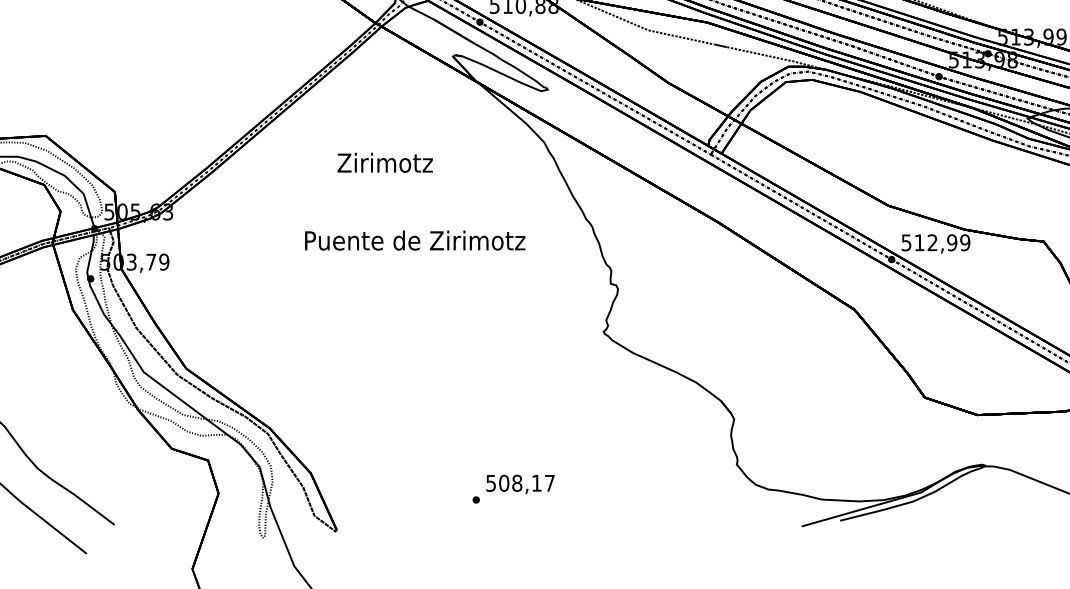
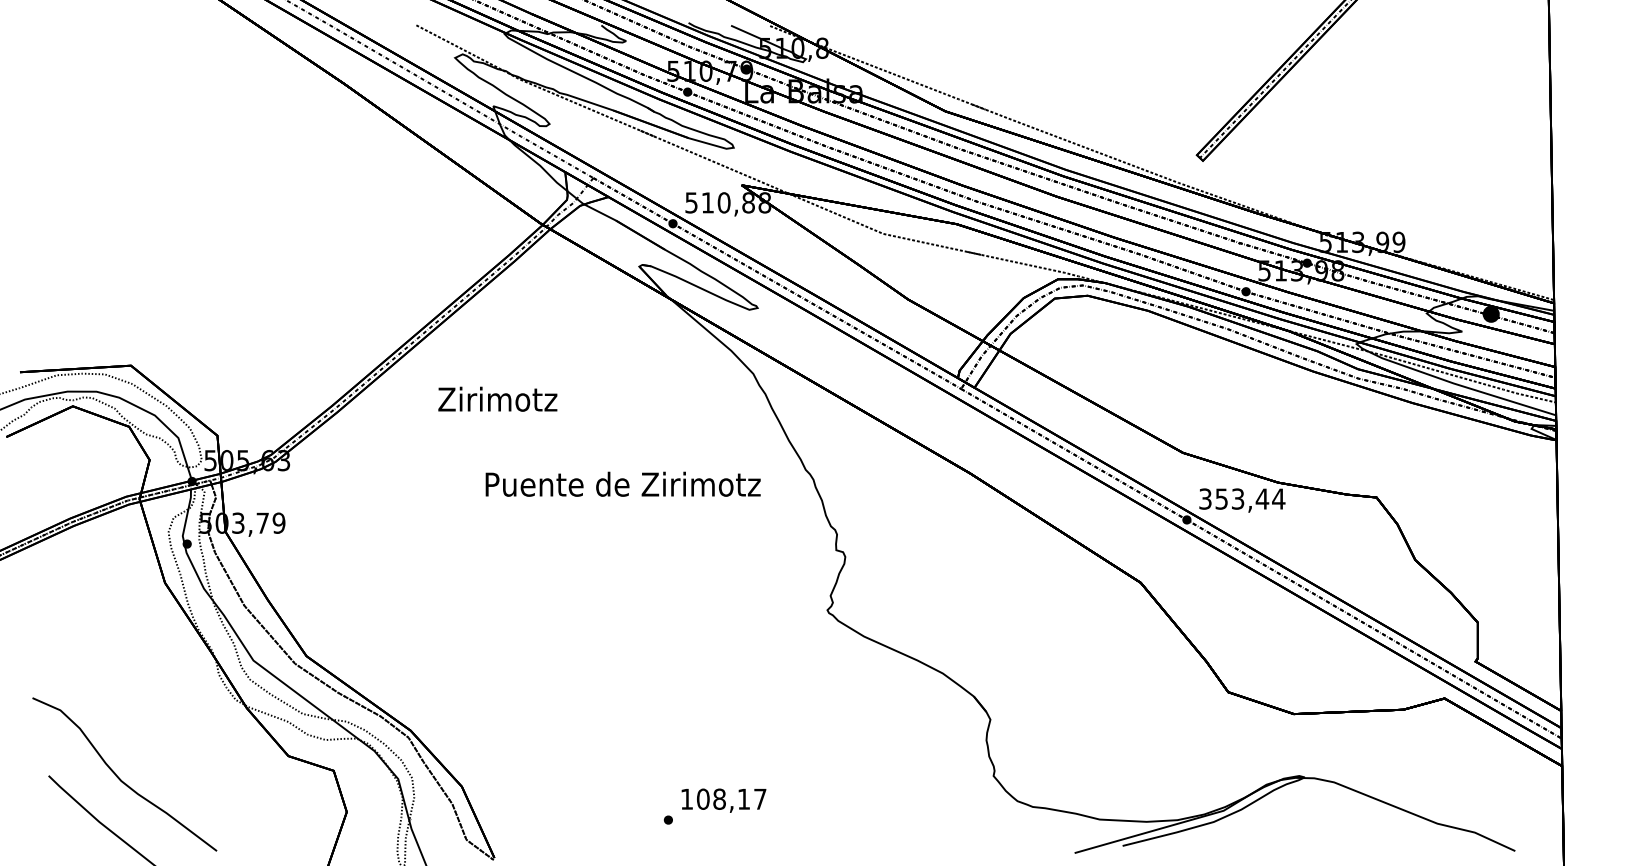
text: (384, 162) -> (497, 398), moved
text: (414, 239) -> (622, 483), moved
text: (936, 242) -> (1242, 498), 512,99 -> 353,44
text: (490, 482) -> (686, 798), 508,17 -> 108,17

